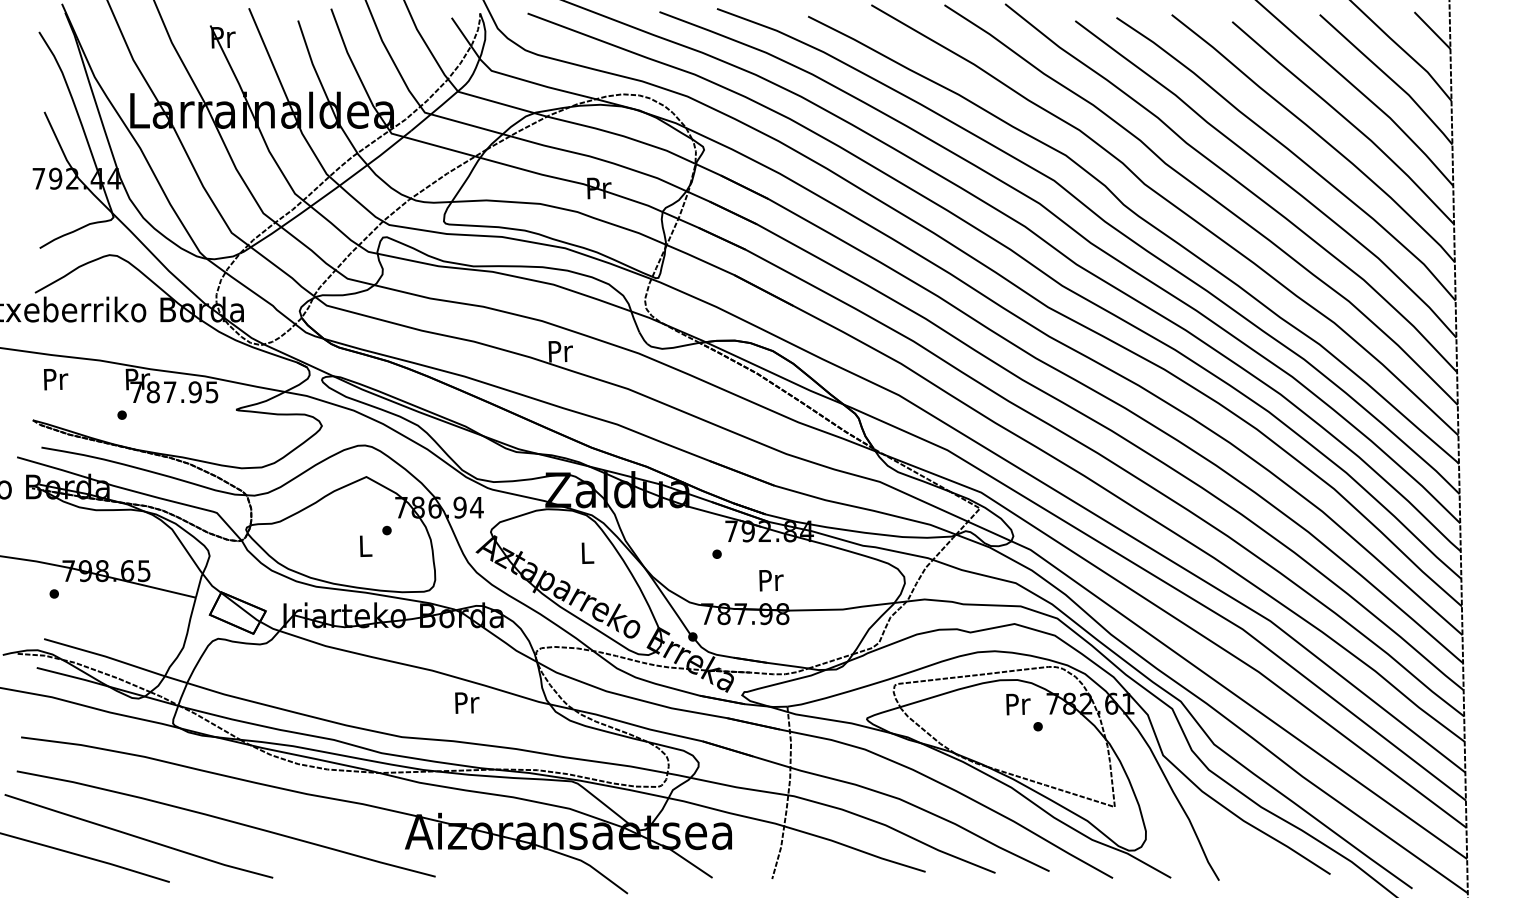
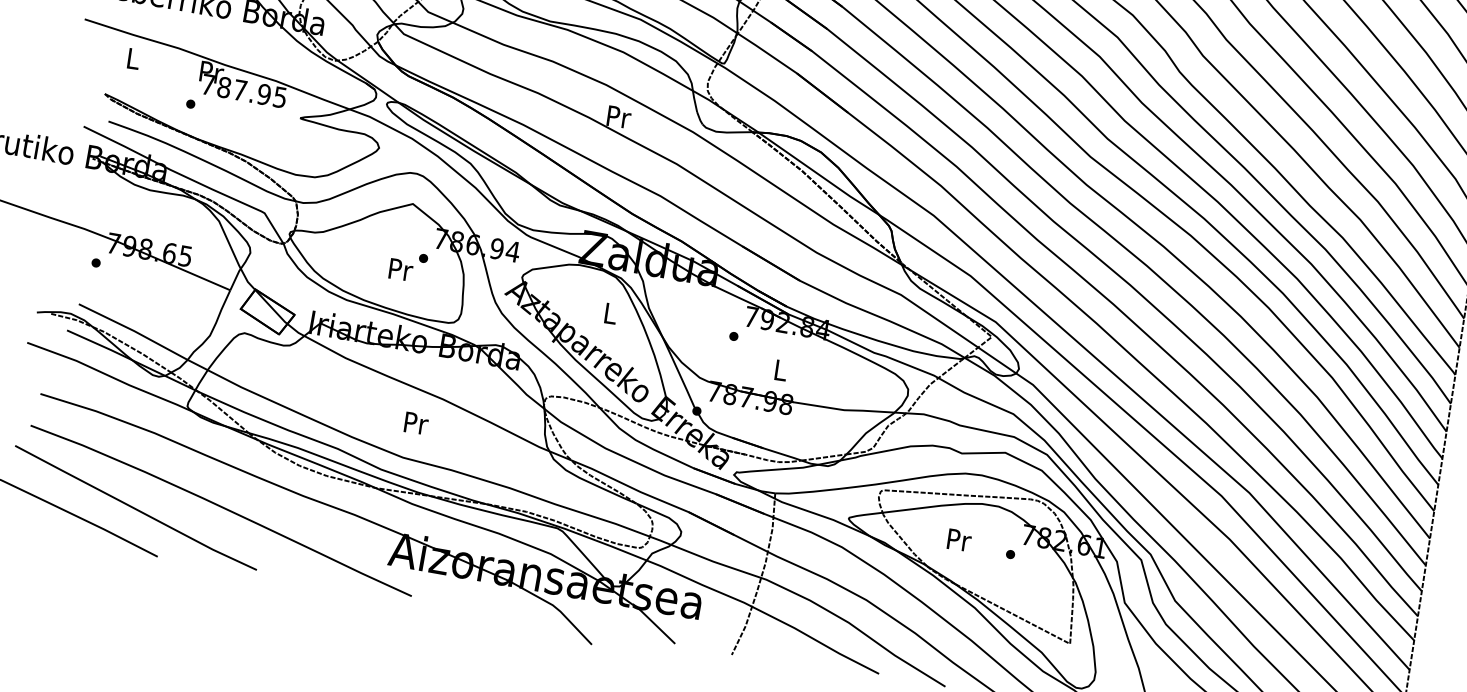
text: (56, 379) -> (134, 59), Pr -> L
text: (365, 546) -> (400, 270), L -> Pr
text: (771, 580) -> (781, 370), Pr -> L
text: (467, 702) -> (416, 423), moved
text: (1018, 704) -> (959, 540), moved

